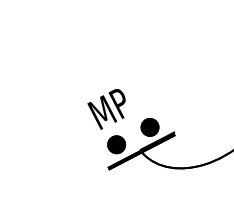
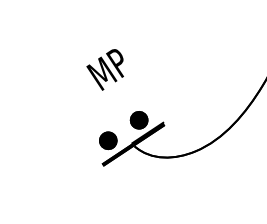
text: (105, 108) -> (104, 69), moved

